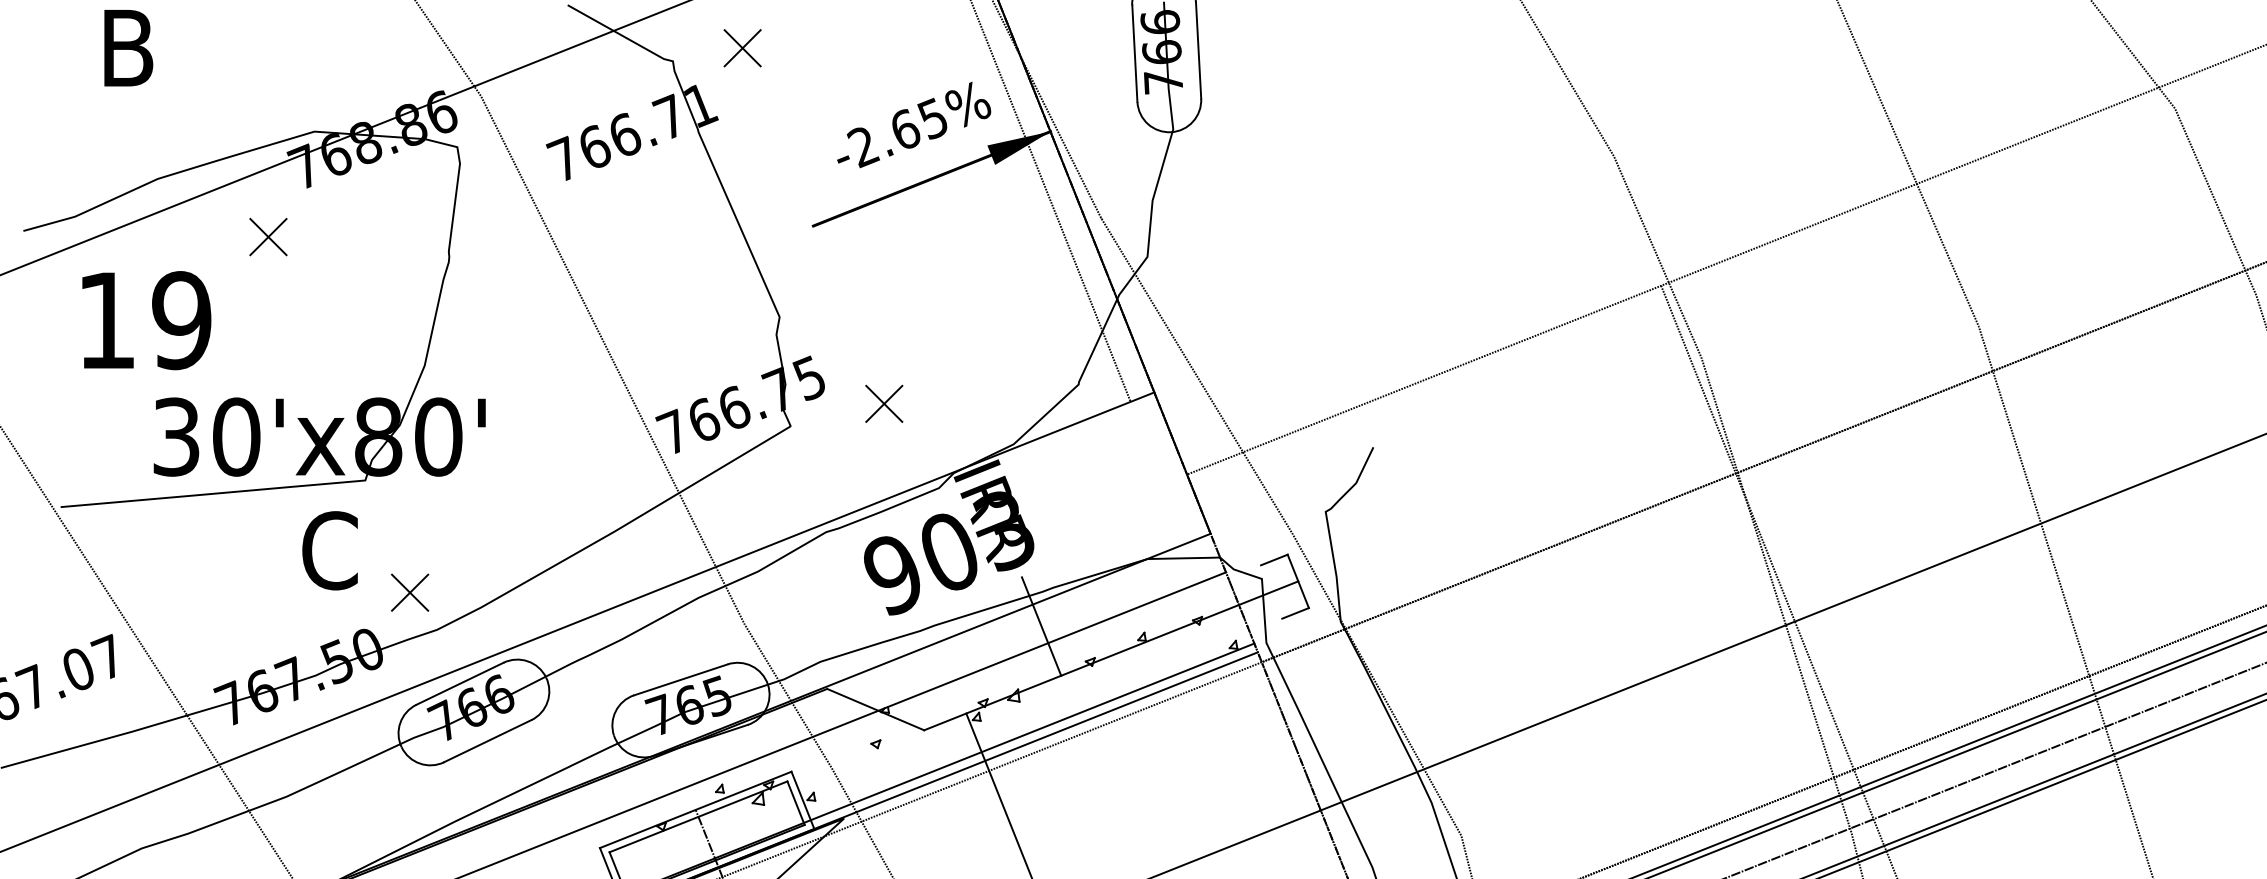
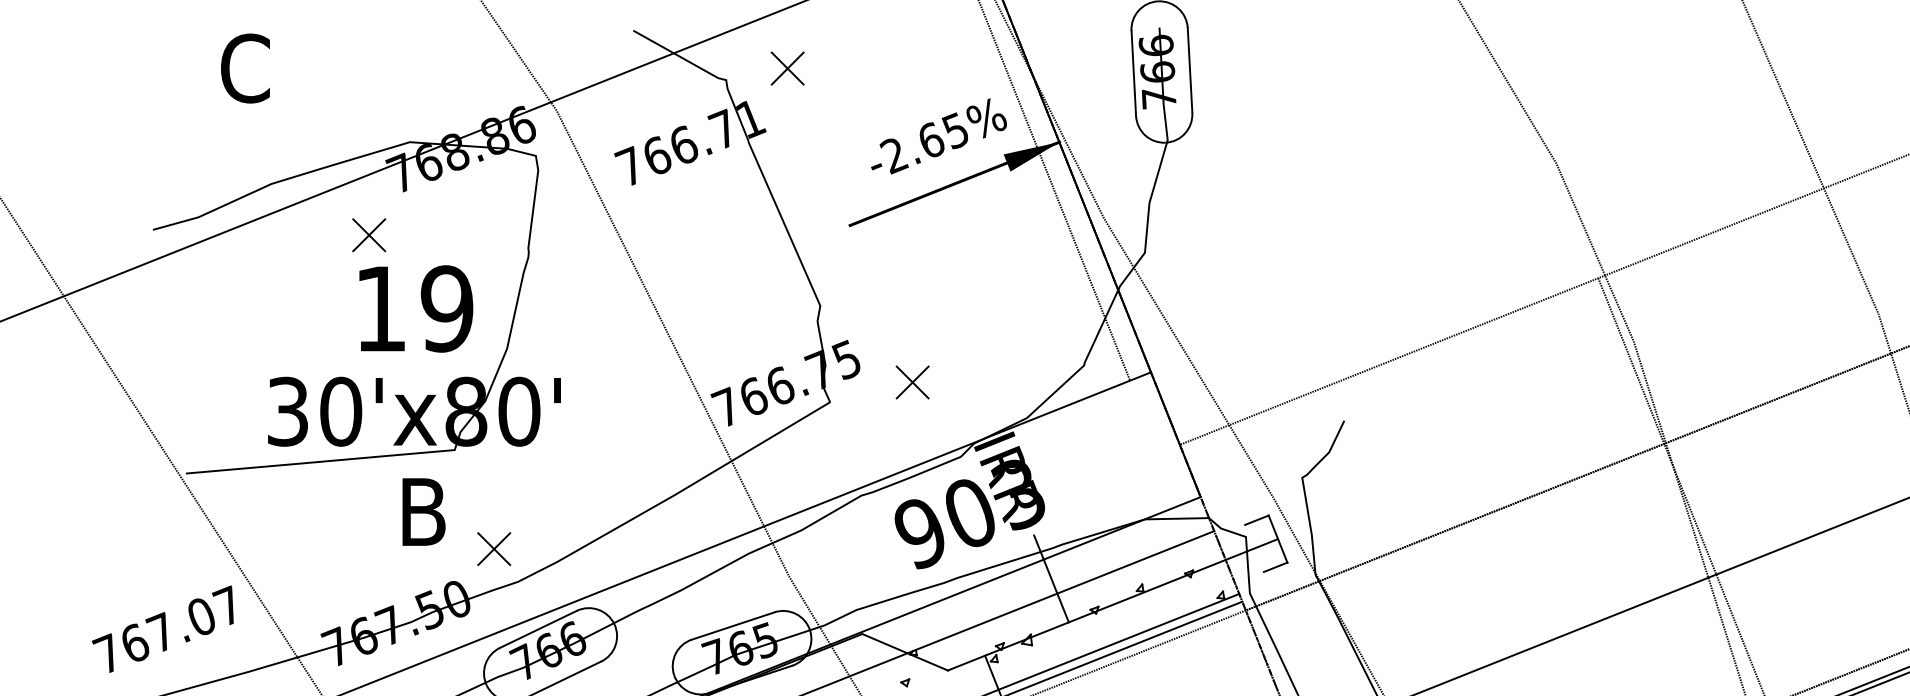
text: (127, 47) -> (244, 67), B -> C
text: (146, 320) -> (416, 308), moved
text: (329, 550) -> (423, 511), C -> B

